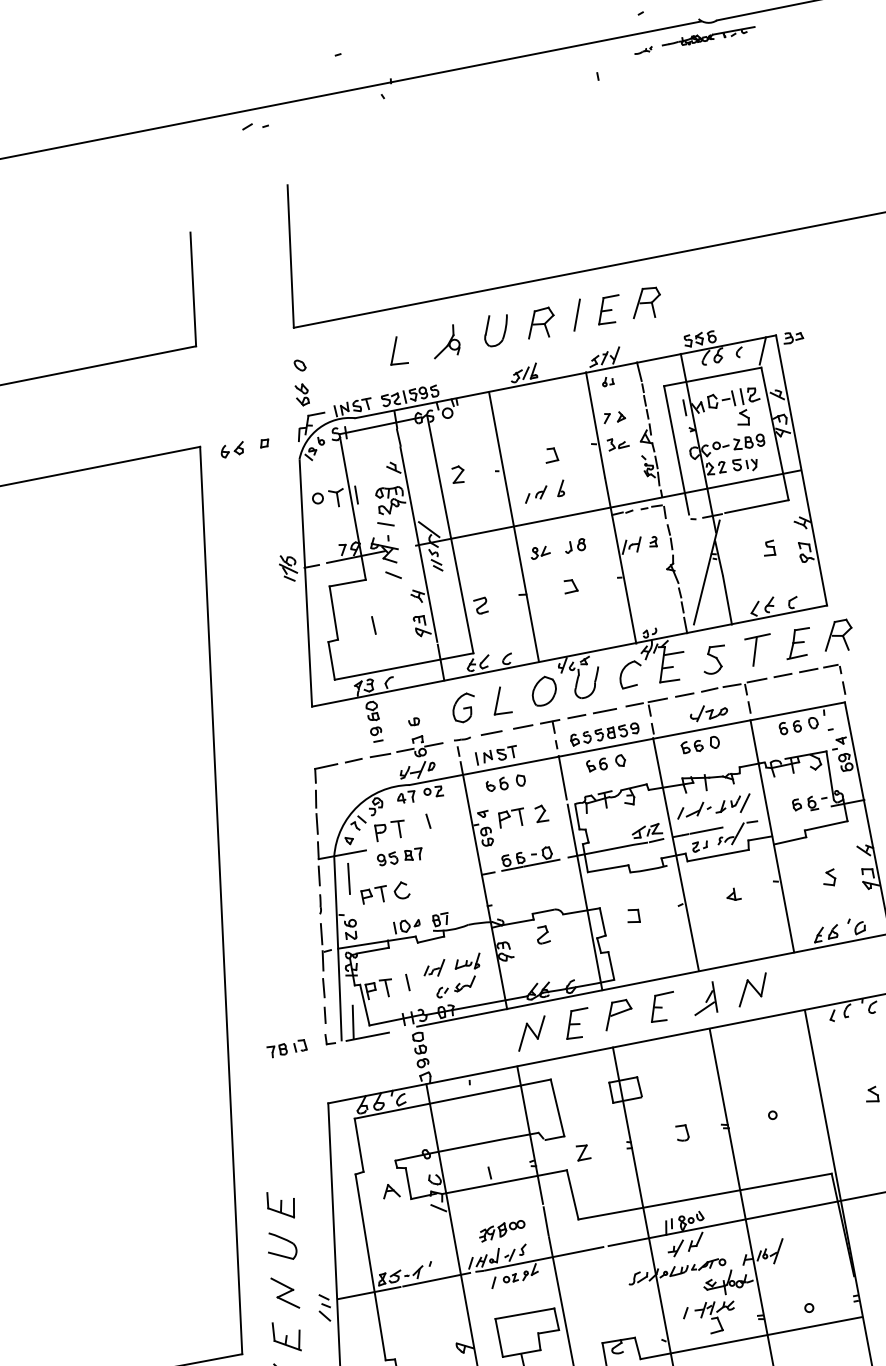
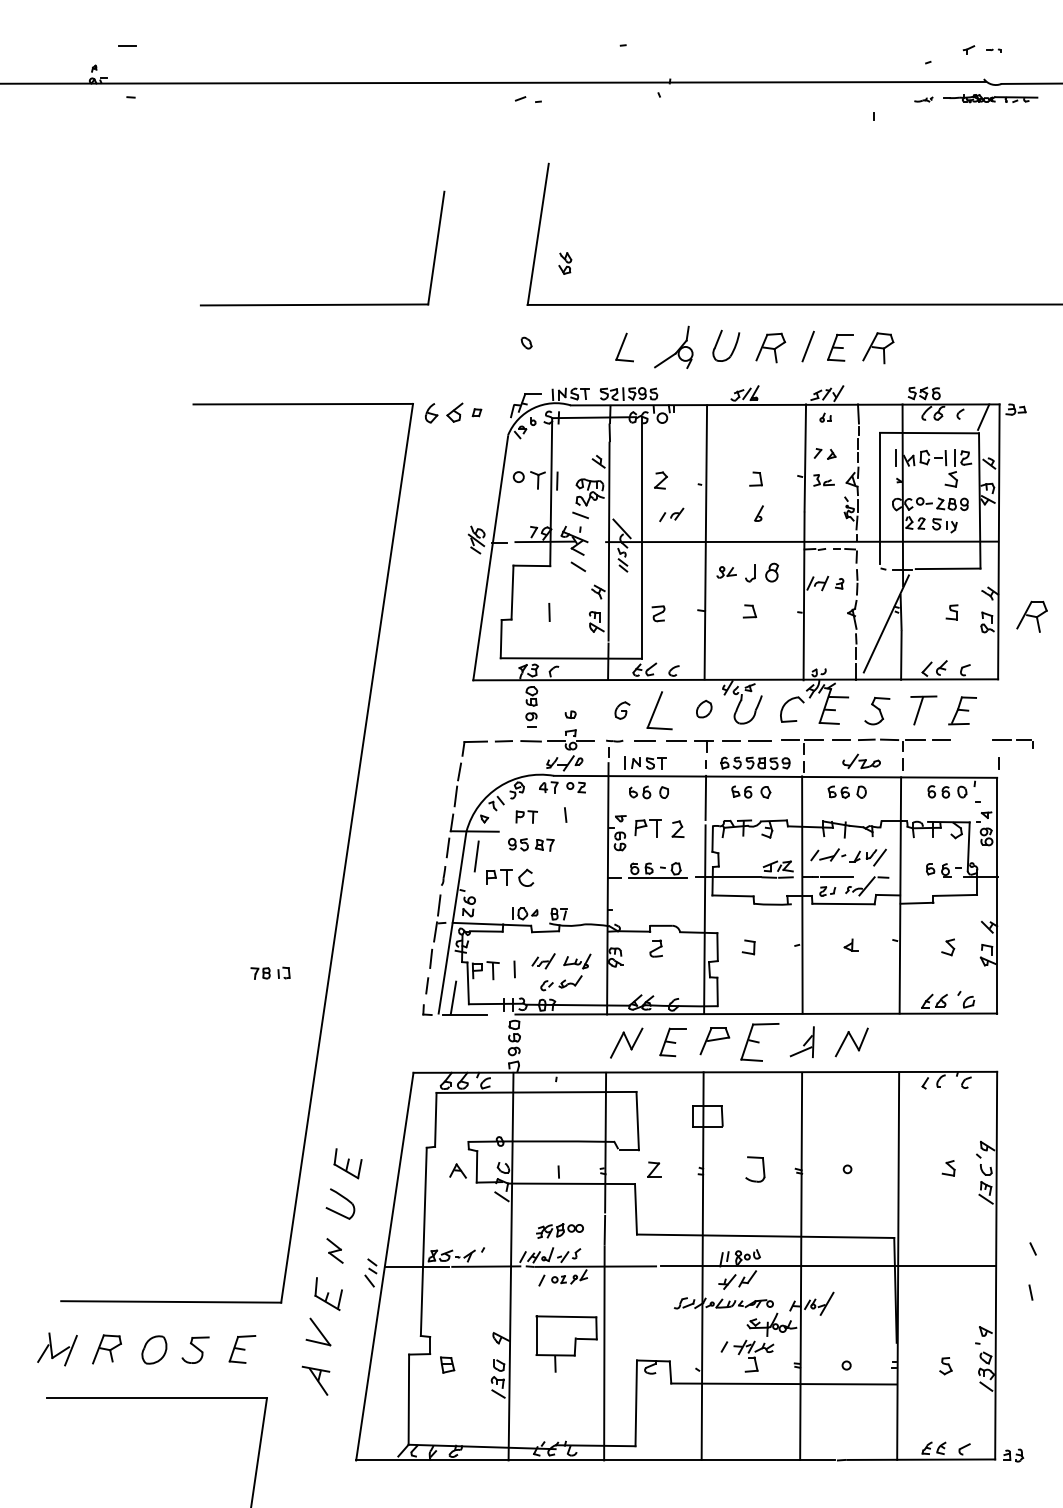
part: (445, 341) -> (673, 347), size x1.4
part: (302, 394) -> (565, 263), moved
part: (232, 450) -> (444, 413), size x1.6
part: (535, 494) -> (671, 514), moved
part: (575, 545) -> (762, 572), size x1.6
part: (837, 636) -> (1031, 616), moved
part: (820, 672) -> (1012, 743), moved
part: (544, 690) -> (704, 708), size x0.6
part: (500, 700) -> (659, 710), size x1.4
part: (464, 707) -> (622, 710), size x0.6
part: (390, 830) -> (526, 816), size x0.7
part: (662, 1007) -> (759, 1042), size x1.4
part: (286, 1047) -> (270, 972), moved
part: (681, 1133) -> (754, 1169), size x1.6
part: (284, 1292) -> (334, 1250), size x0.7

